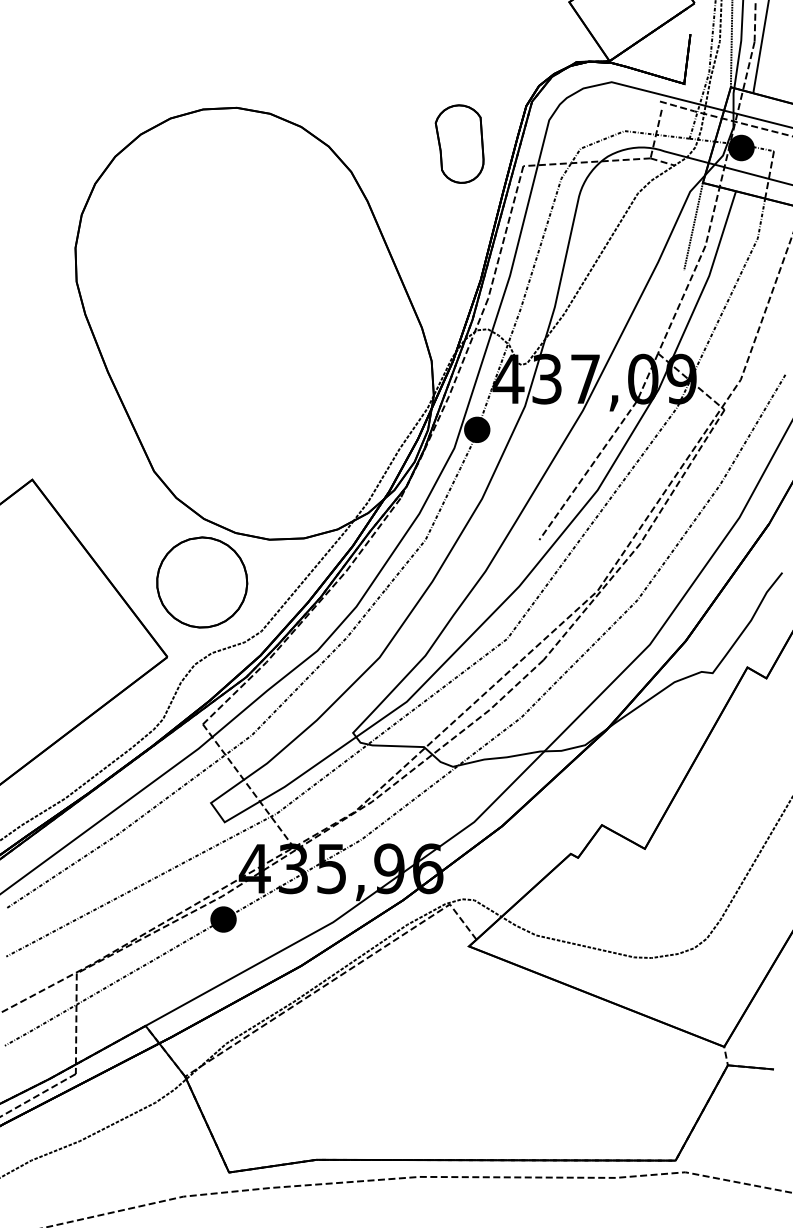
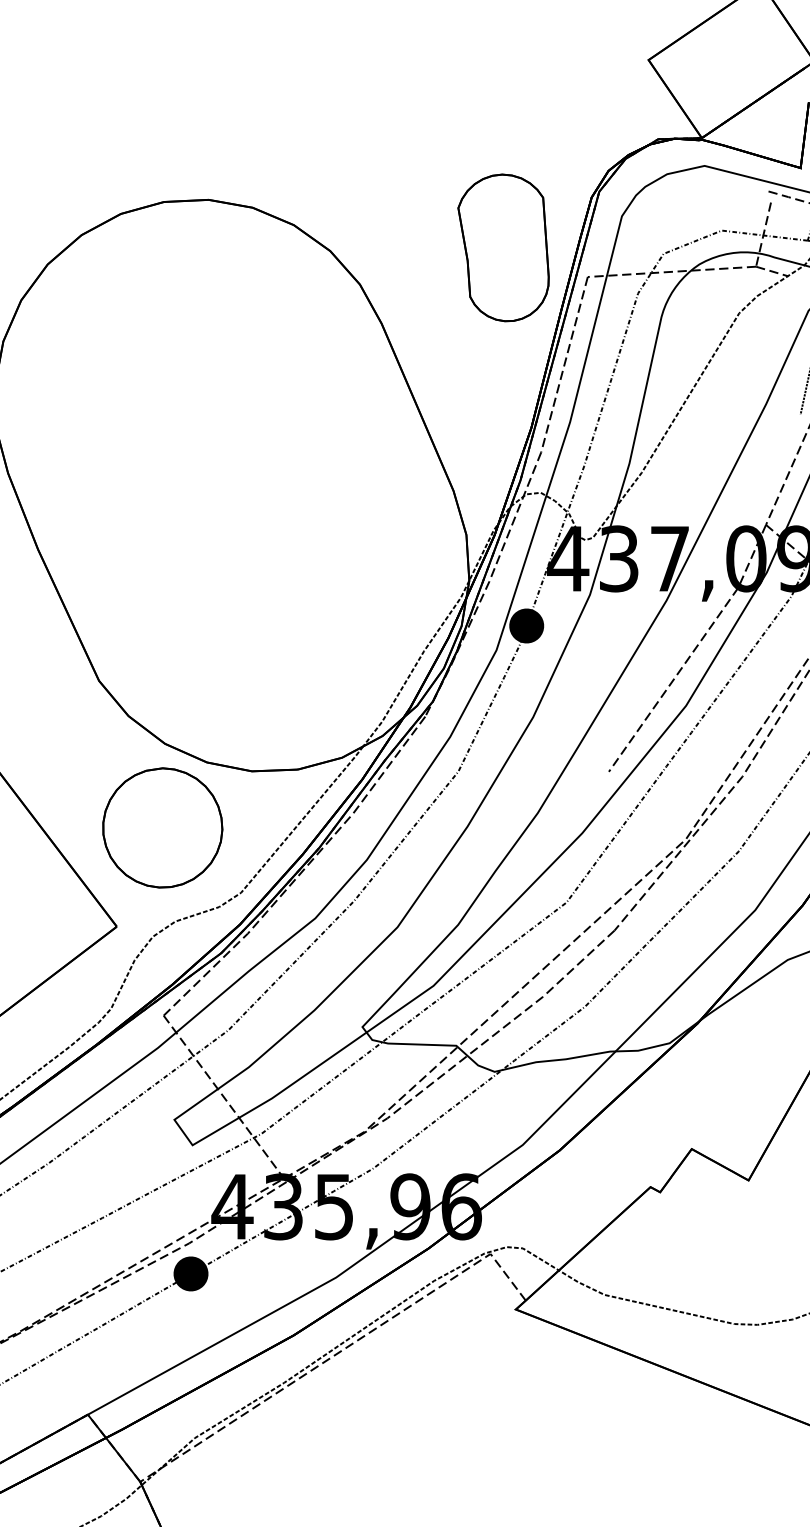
part: (459, 143) -> (503, 247), size x1.43

